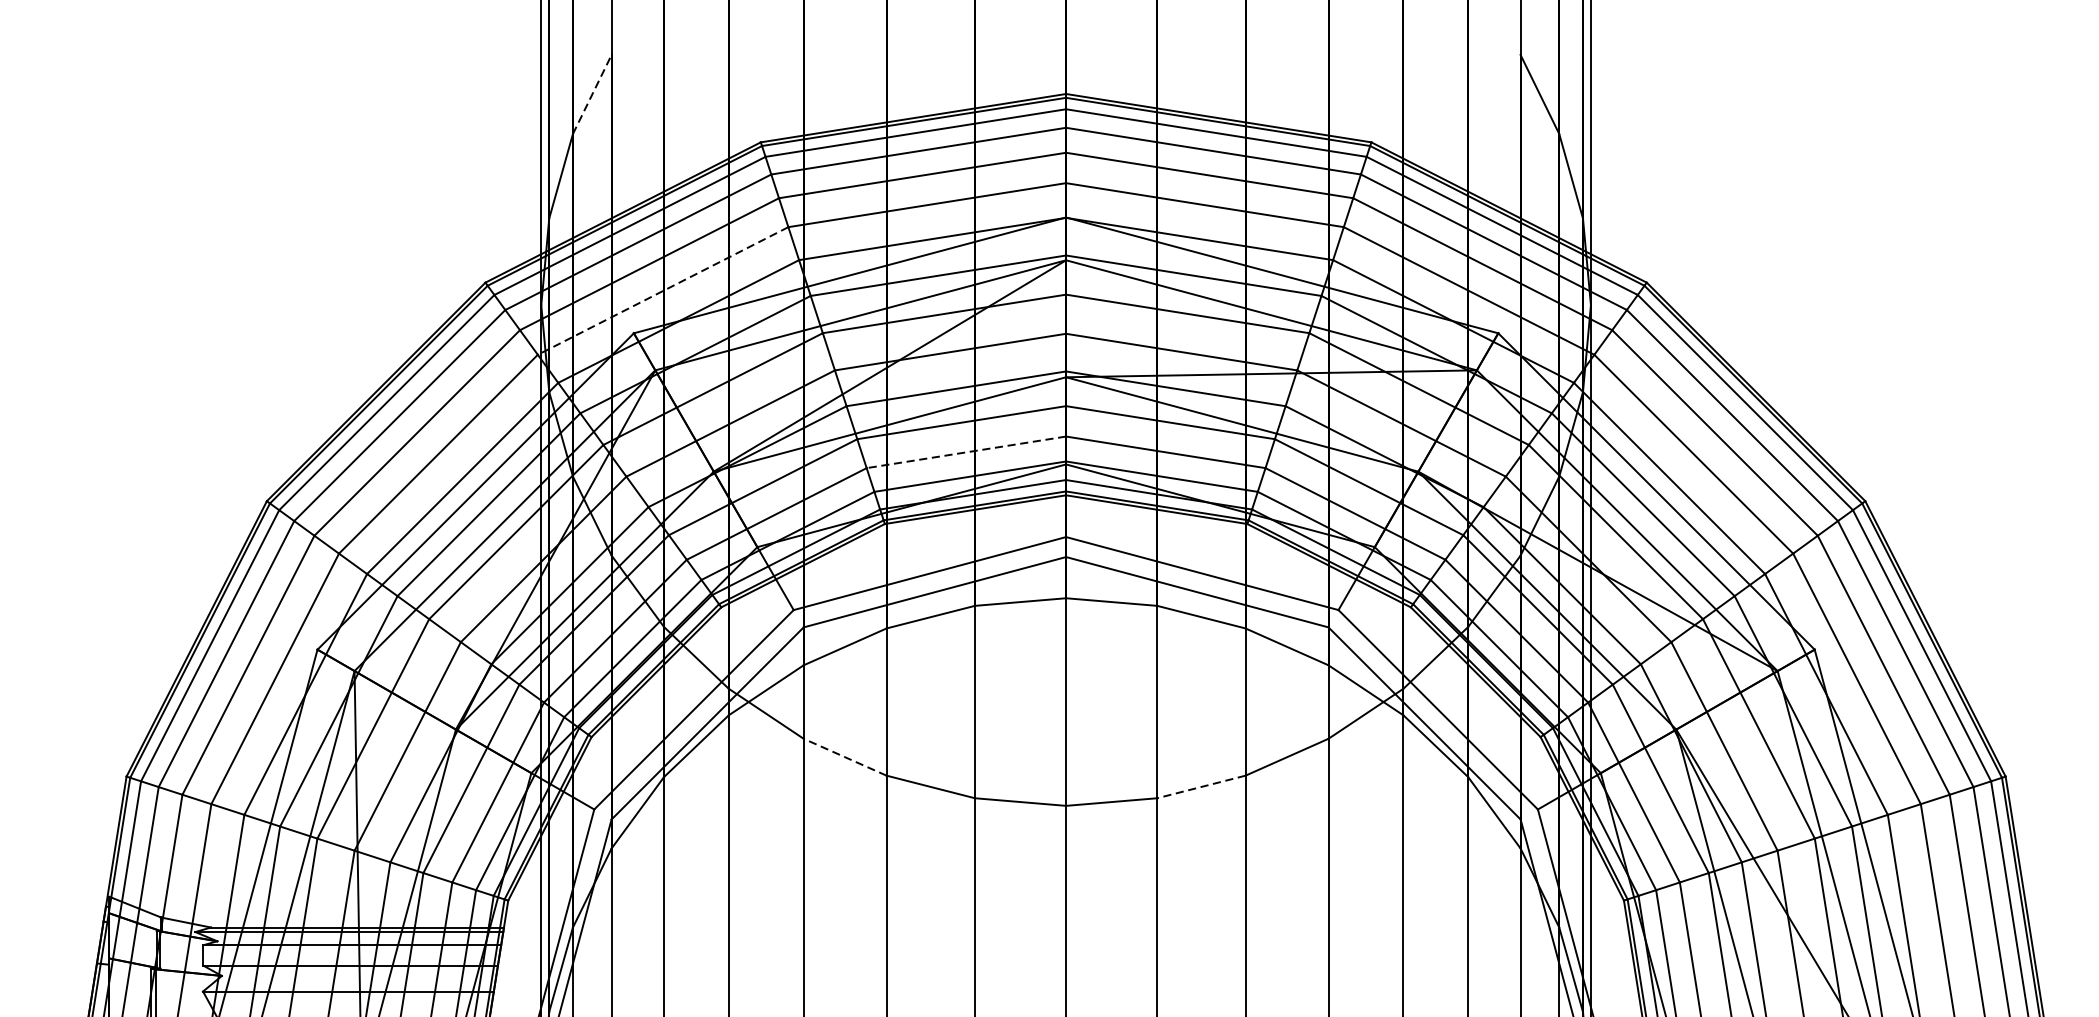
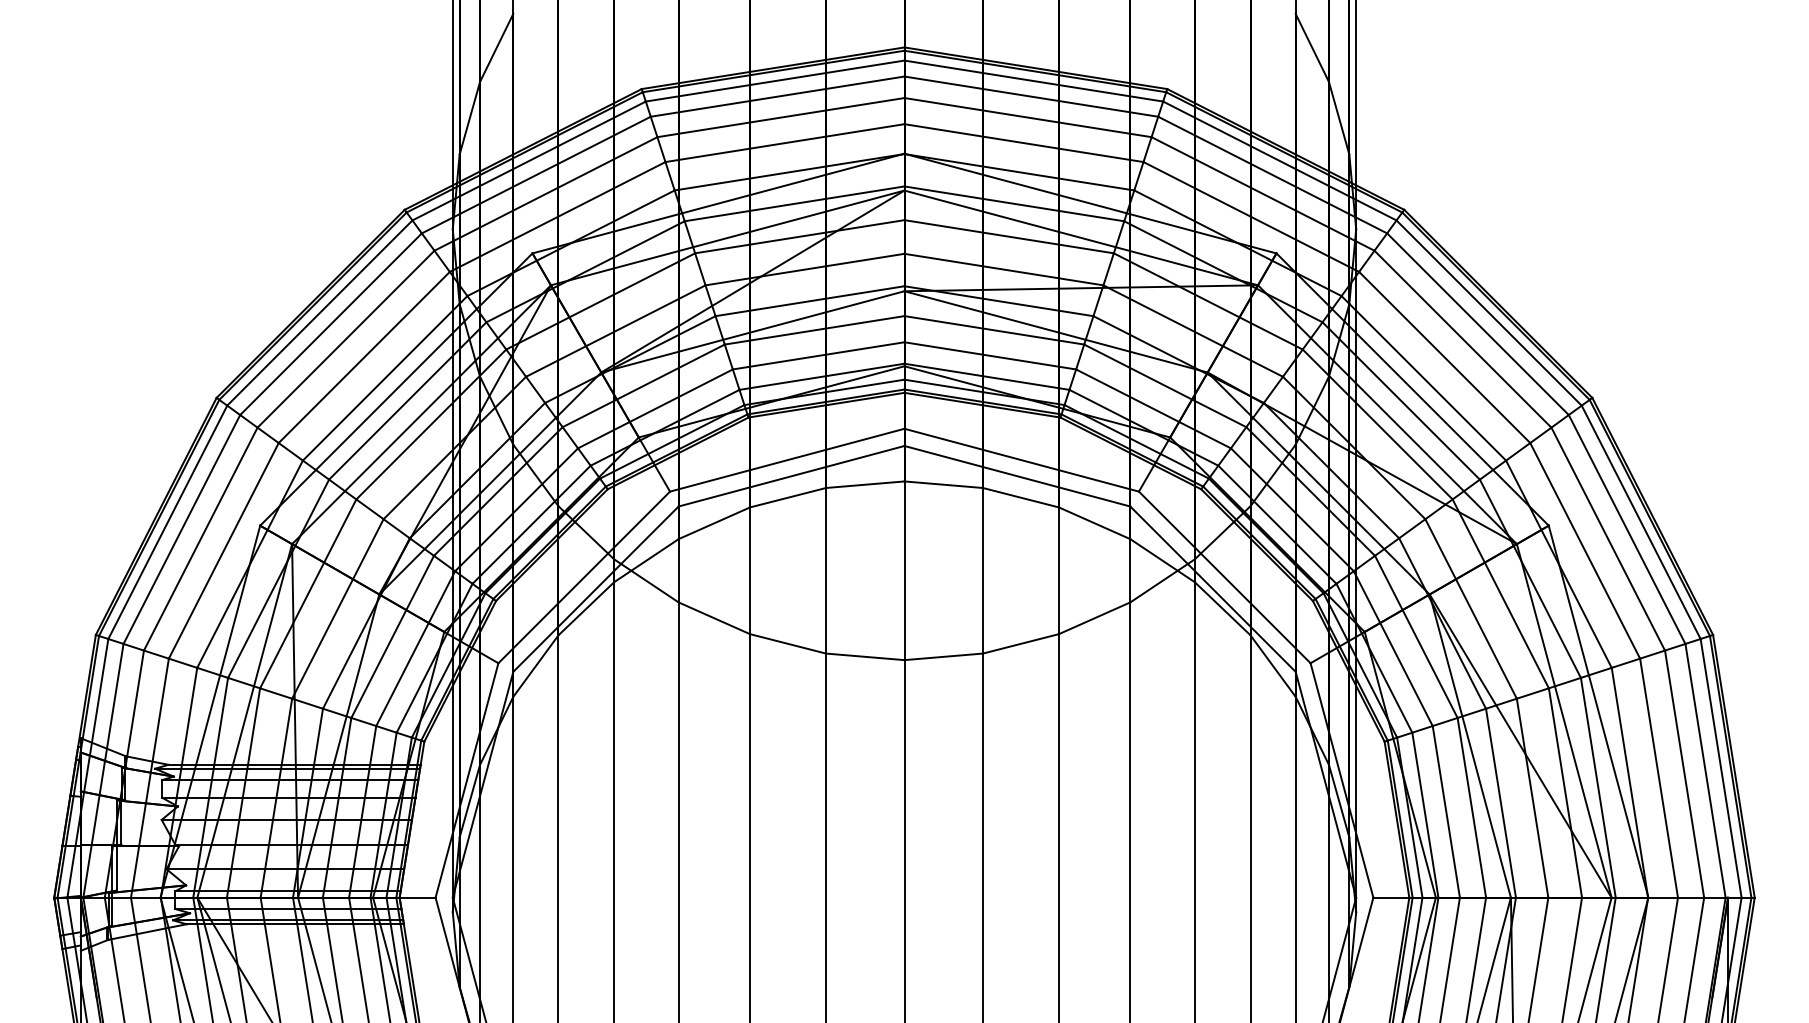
line: (592, 94) -> (496, 47), dashed -> solid
line: (662, 291) -> (557, 217), dashed -> solid
line: (966, 451) -> (818, 355), dashed -> solid
line: (844, 757) -> (713, 618), dashed -> solid
line: (1200, 786) -> (1020, 643), dashed -> solid

